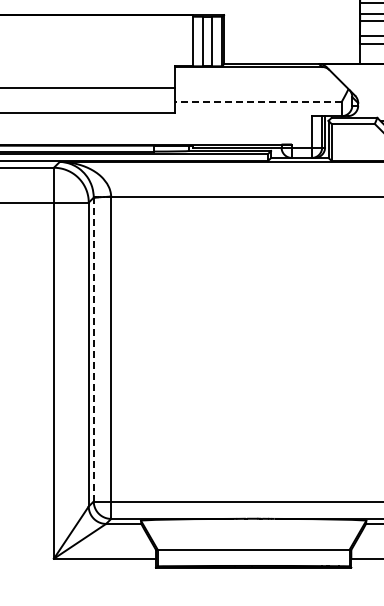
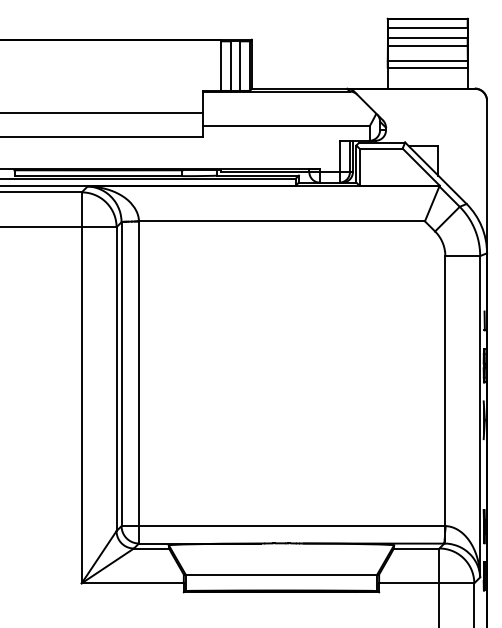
line: (257, 101) -> (285, 126), dashed -> solid
line: (93, 348) -> (121, 373), dashed -> solid

